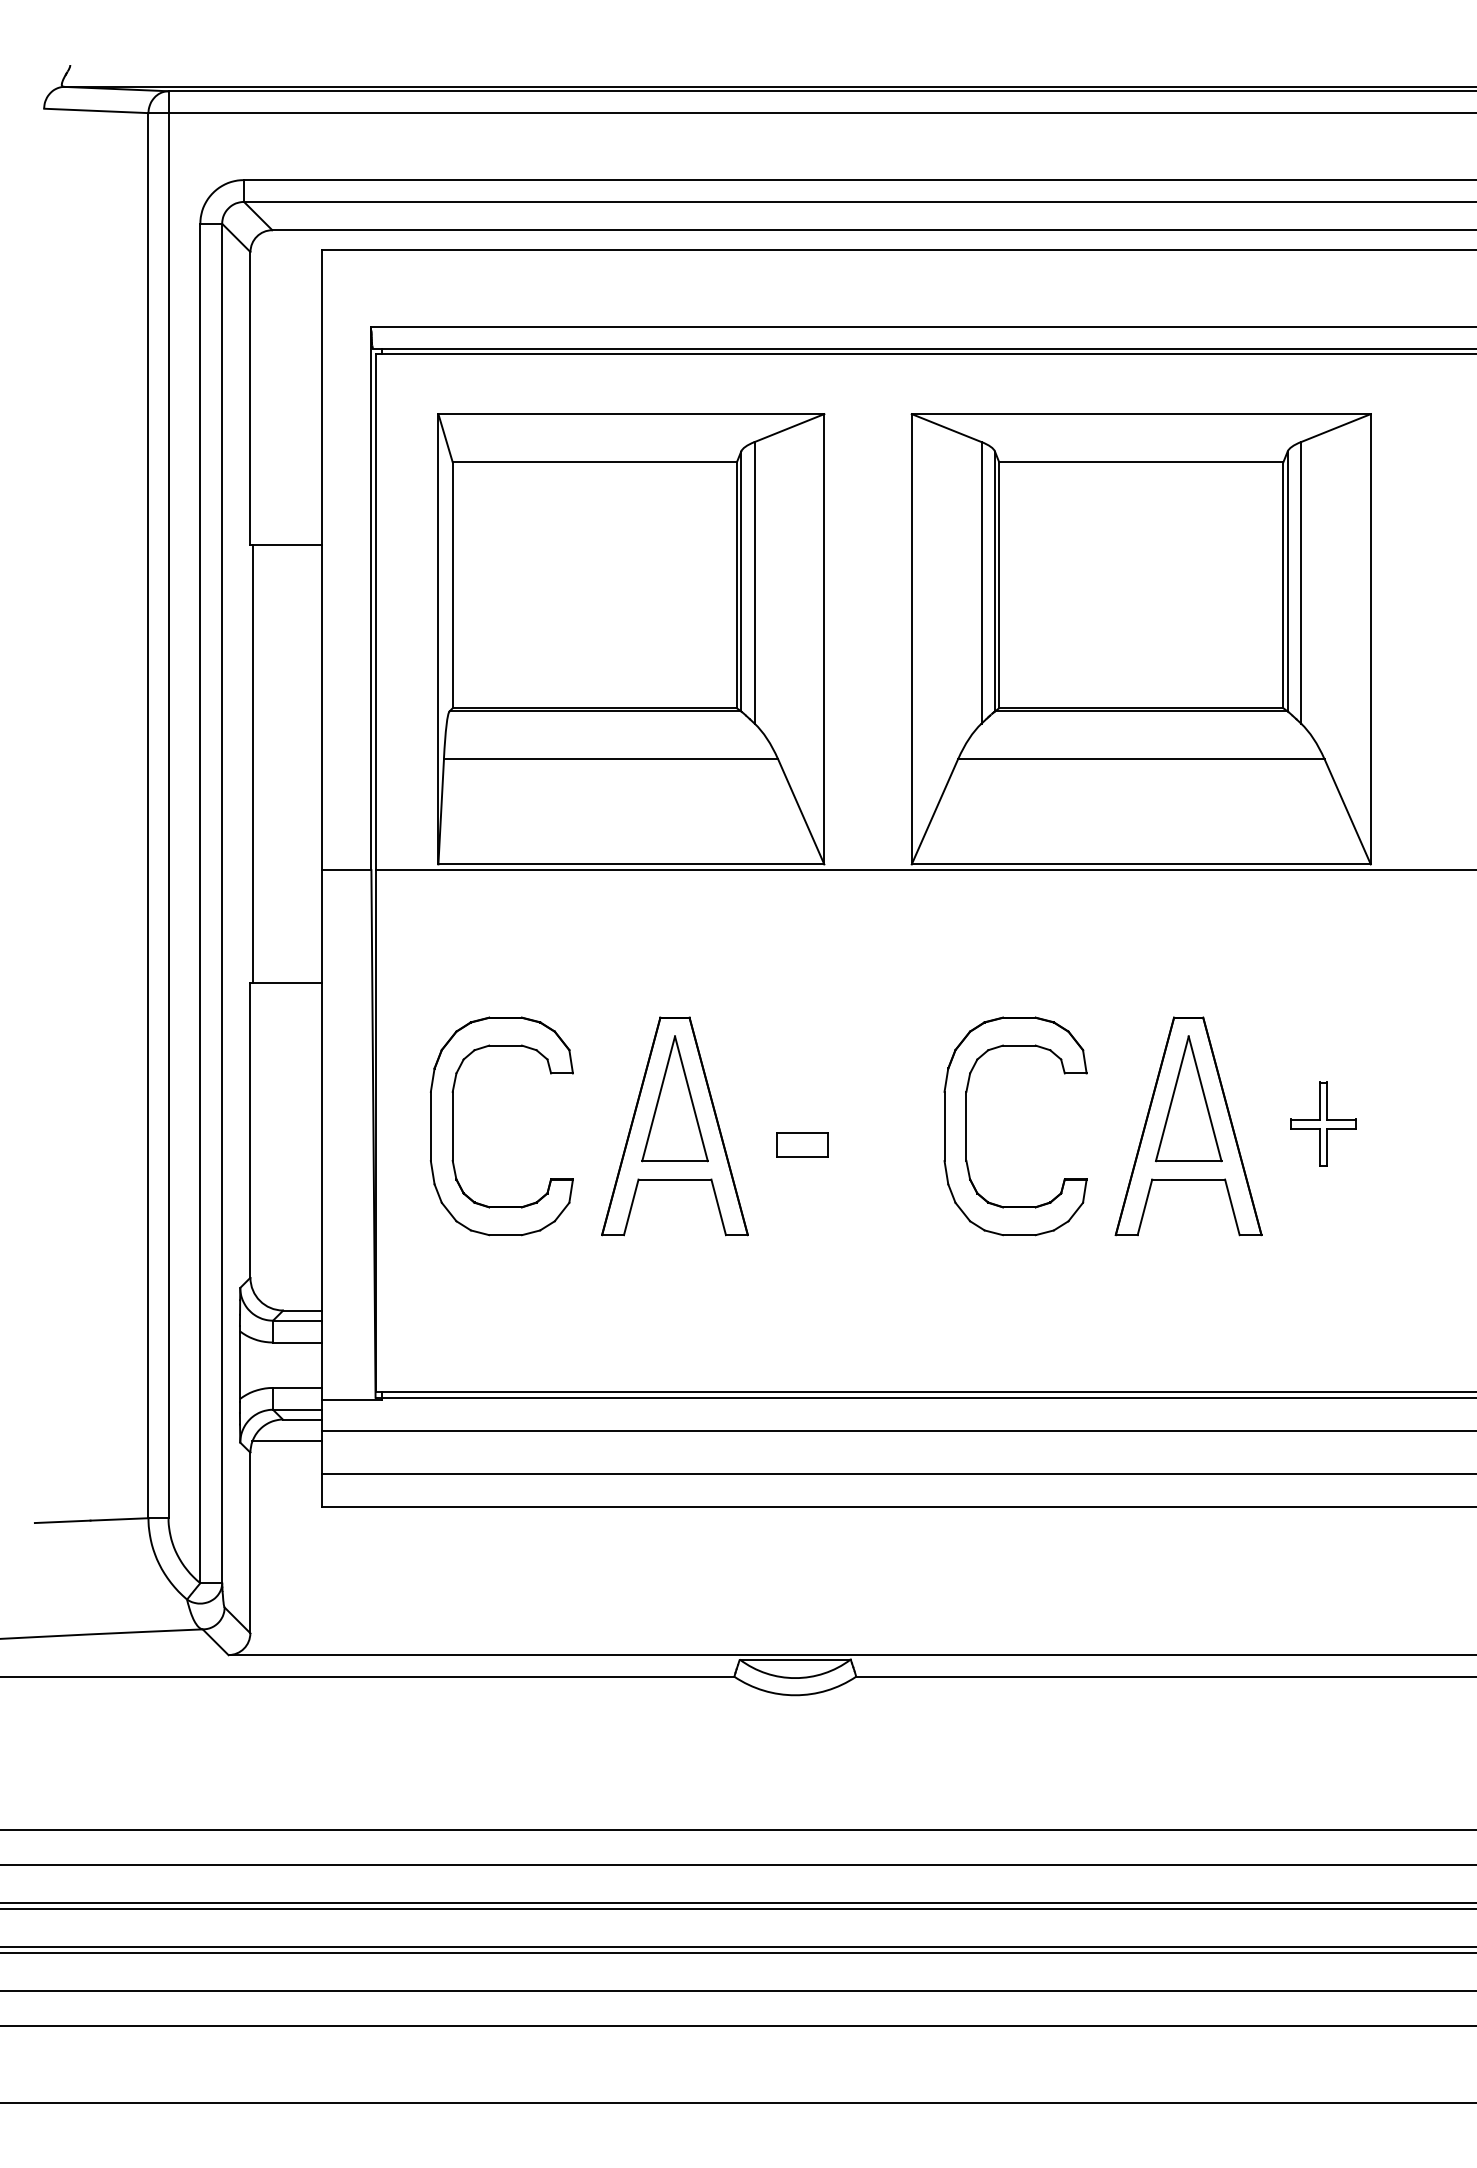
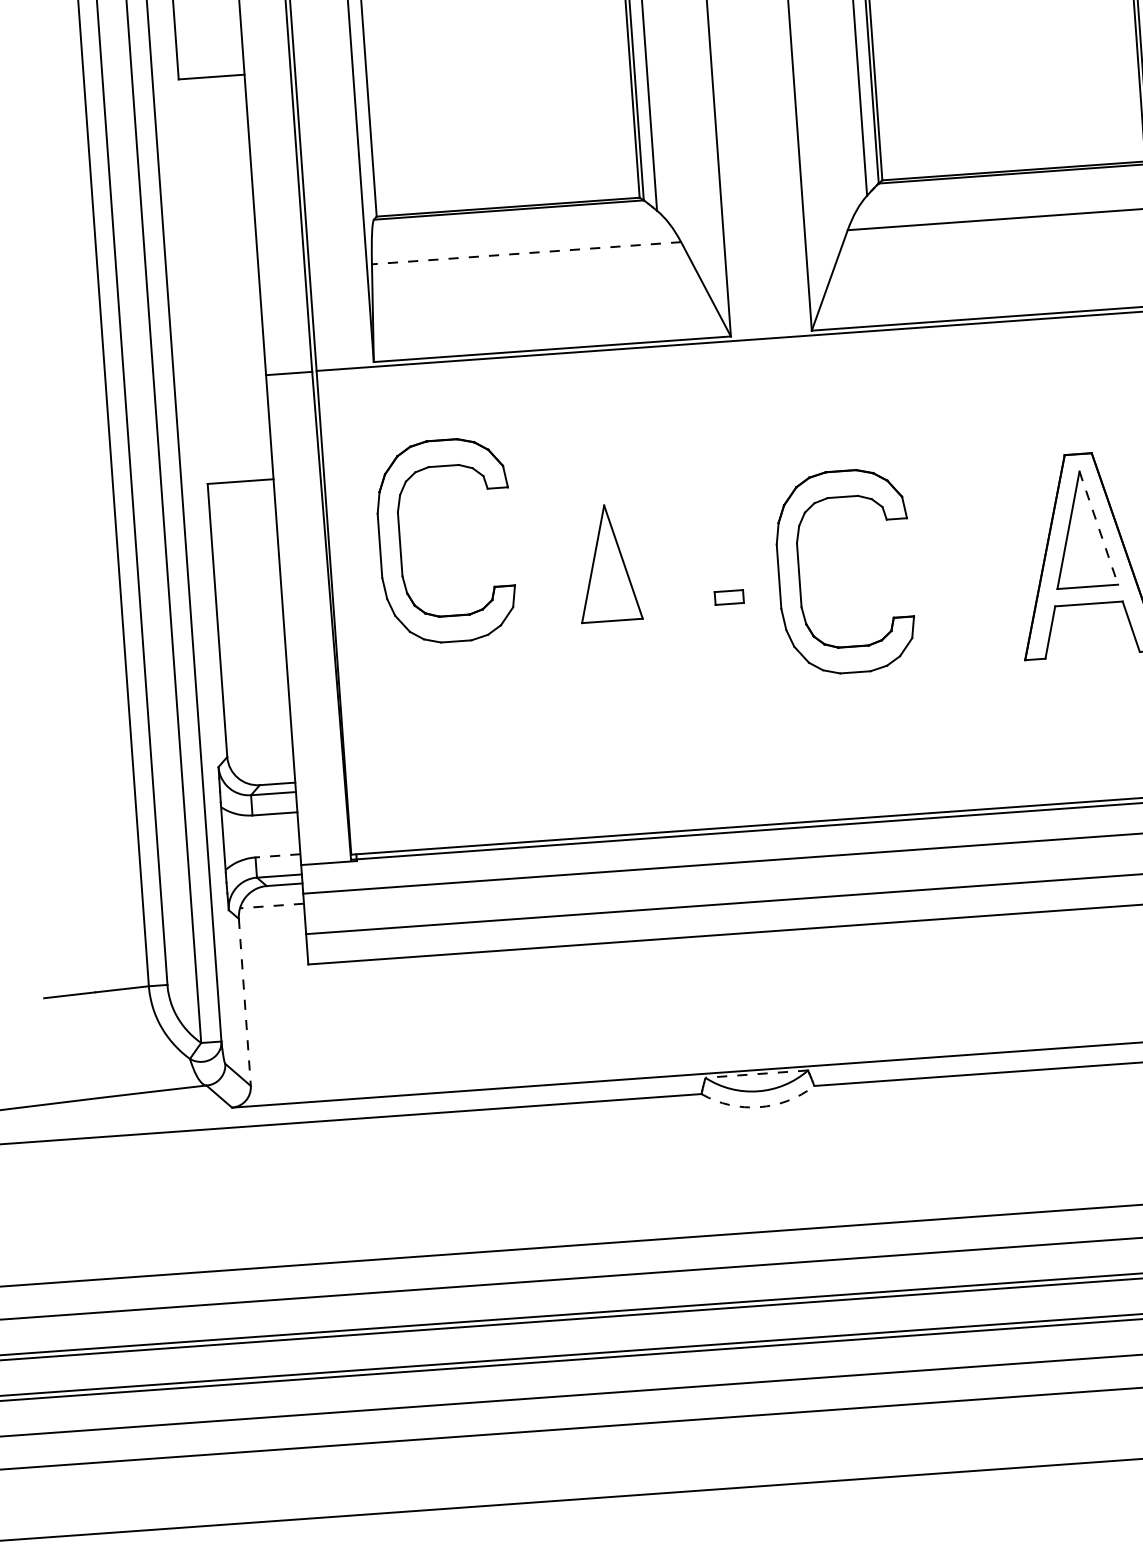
line: (610, 759) -> (526, 253), solid -> dashed
line: (253, 763) -> (196, 280), removed
line: (1205, 1099) -> (1099, 528), solid -> dashed
part: (453, 1126) -> (400, 544), moved
part: (674, 1126) -> (609, 588), removed
part: (966, 1126) -> (799, 575), moved
part: (802, 1144) -> (729, 597), size x0.6
line: (296, 1387) -> (277, 855), solid -> dashed
line: (286, 1441) -> (271, 906), solid -> dashed
line: (250, 1543) -> (244, 1002), solid -> dashed
line: (794, 1659) -> (756, 1074), solid -> dashed
arc: (795, 1695) -> (759, 1107), solid -> dashed

